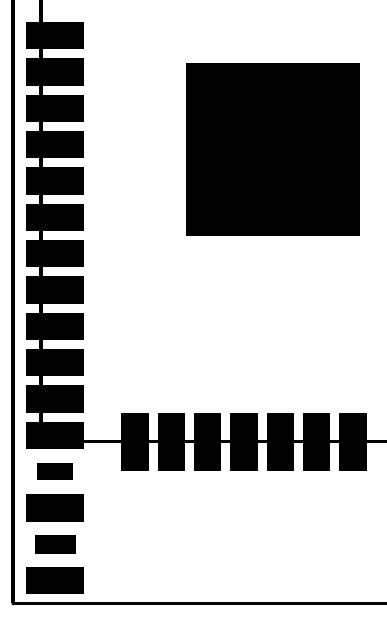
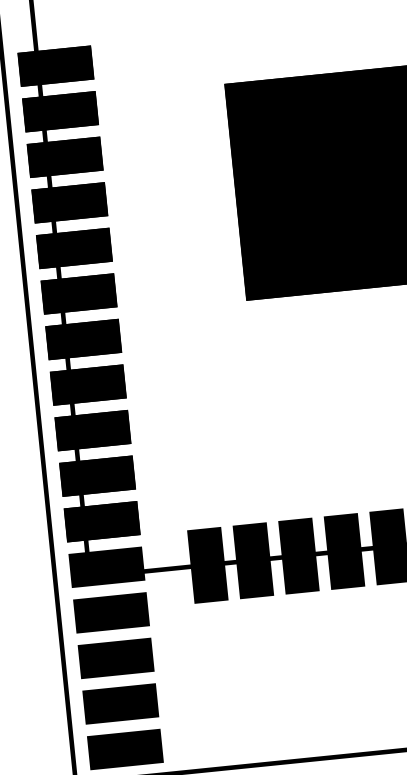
part: (54, 471) -> (110, 612), size x1.67
part: (54, 544) -> (120, 704), size x1.43

